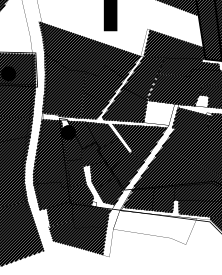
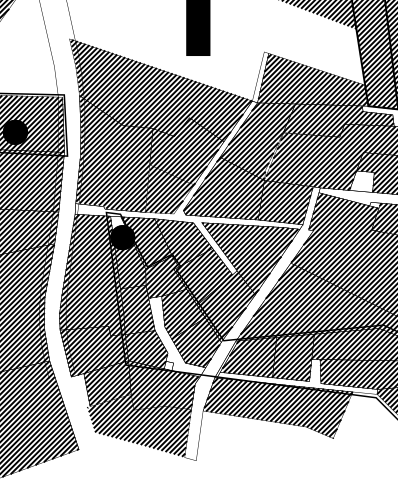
hatch: (159, 112) -> (285, 201), added
hatch: (154, 227) -> (276, 407), added

